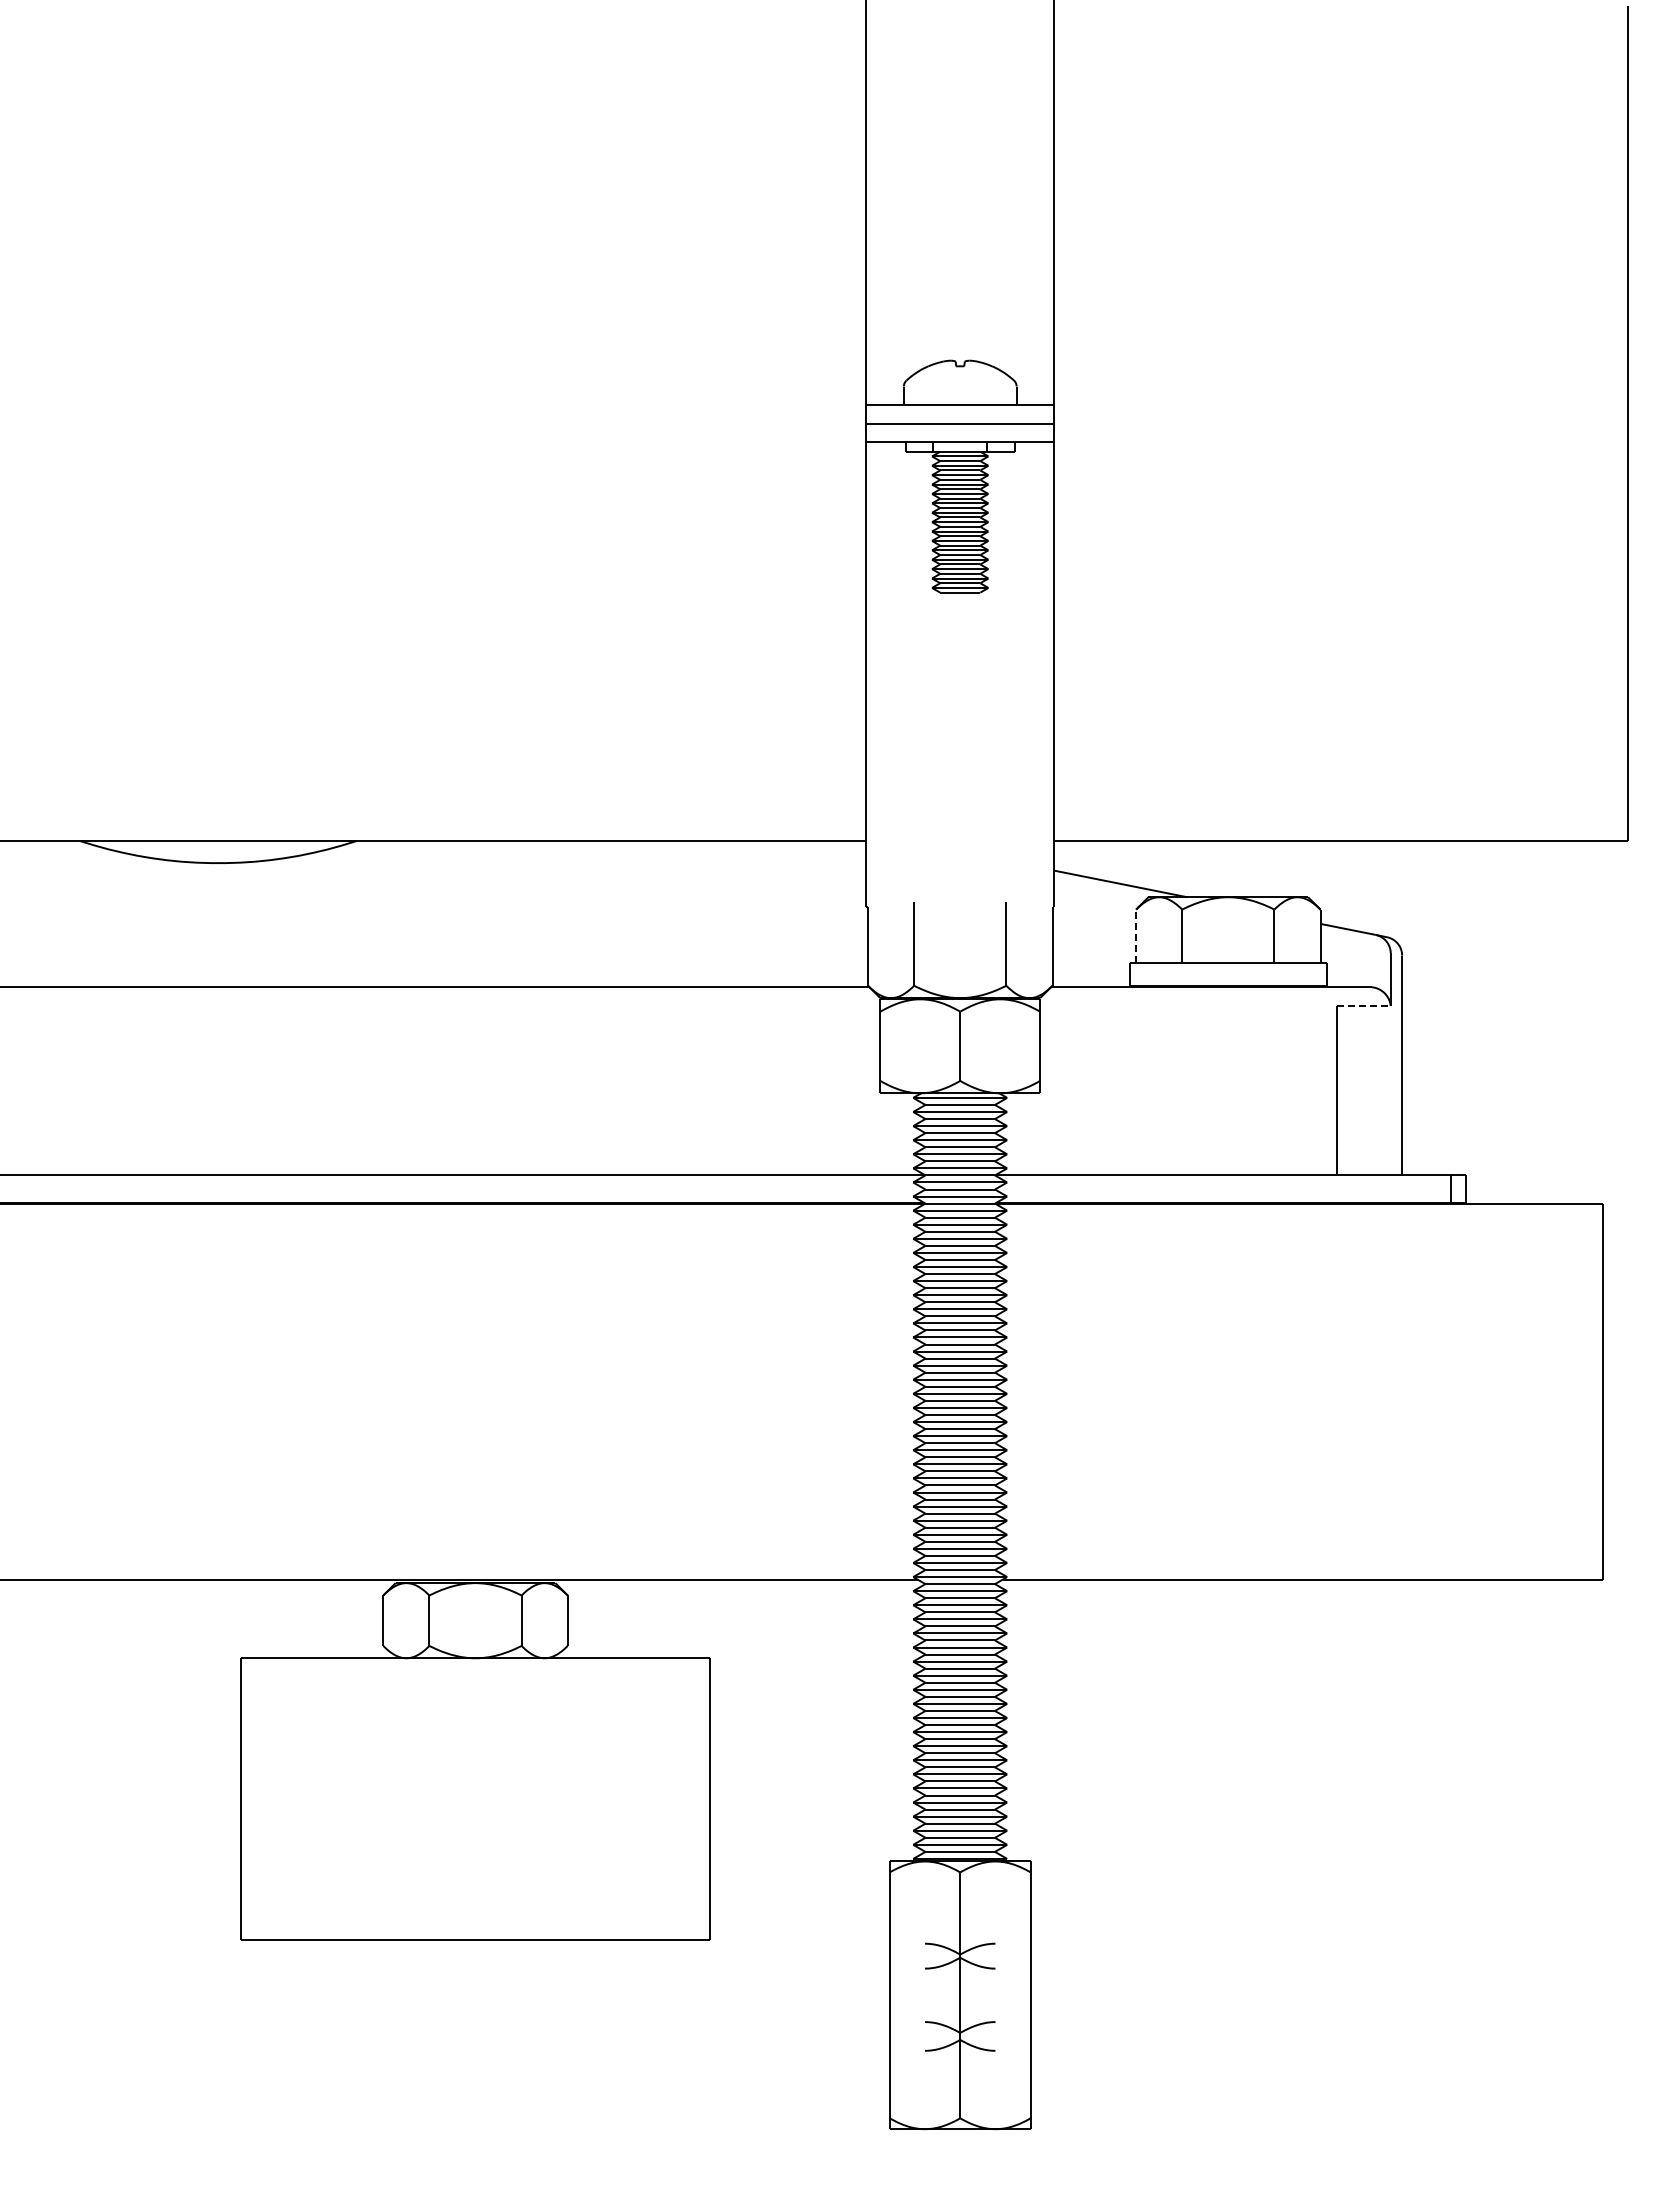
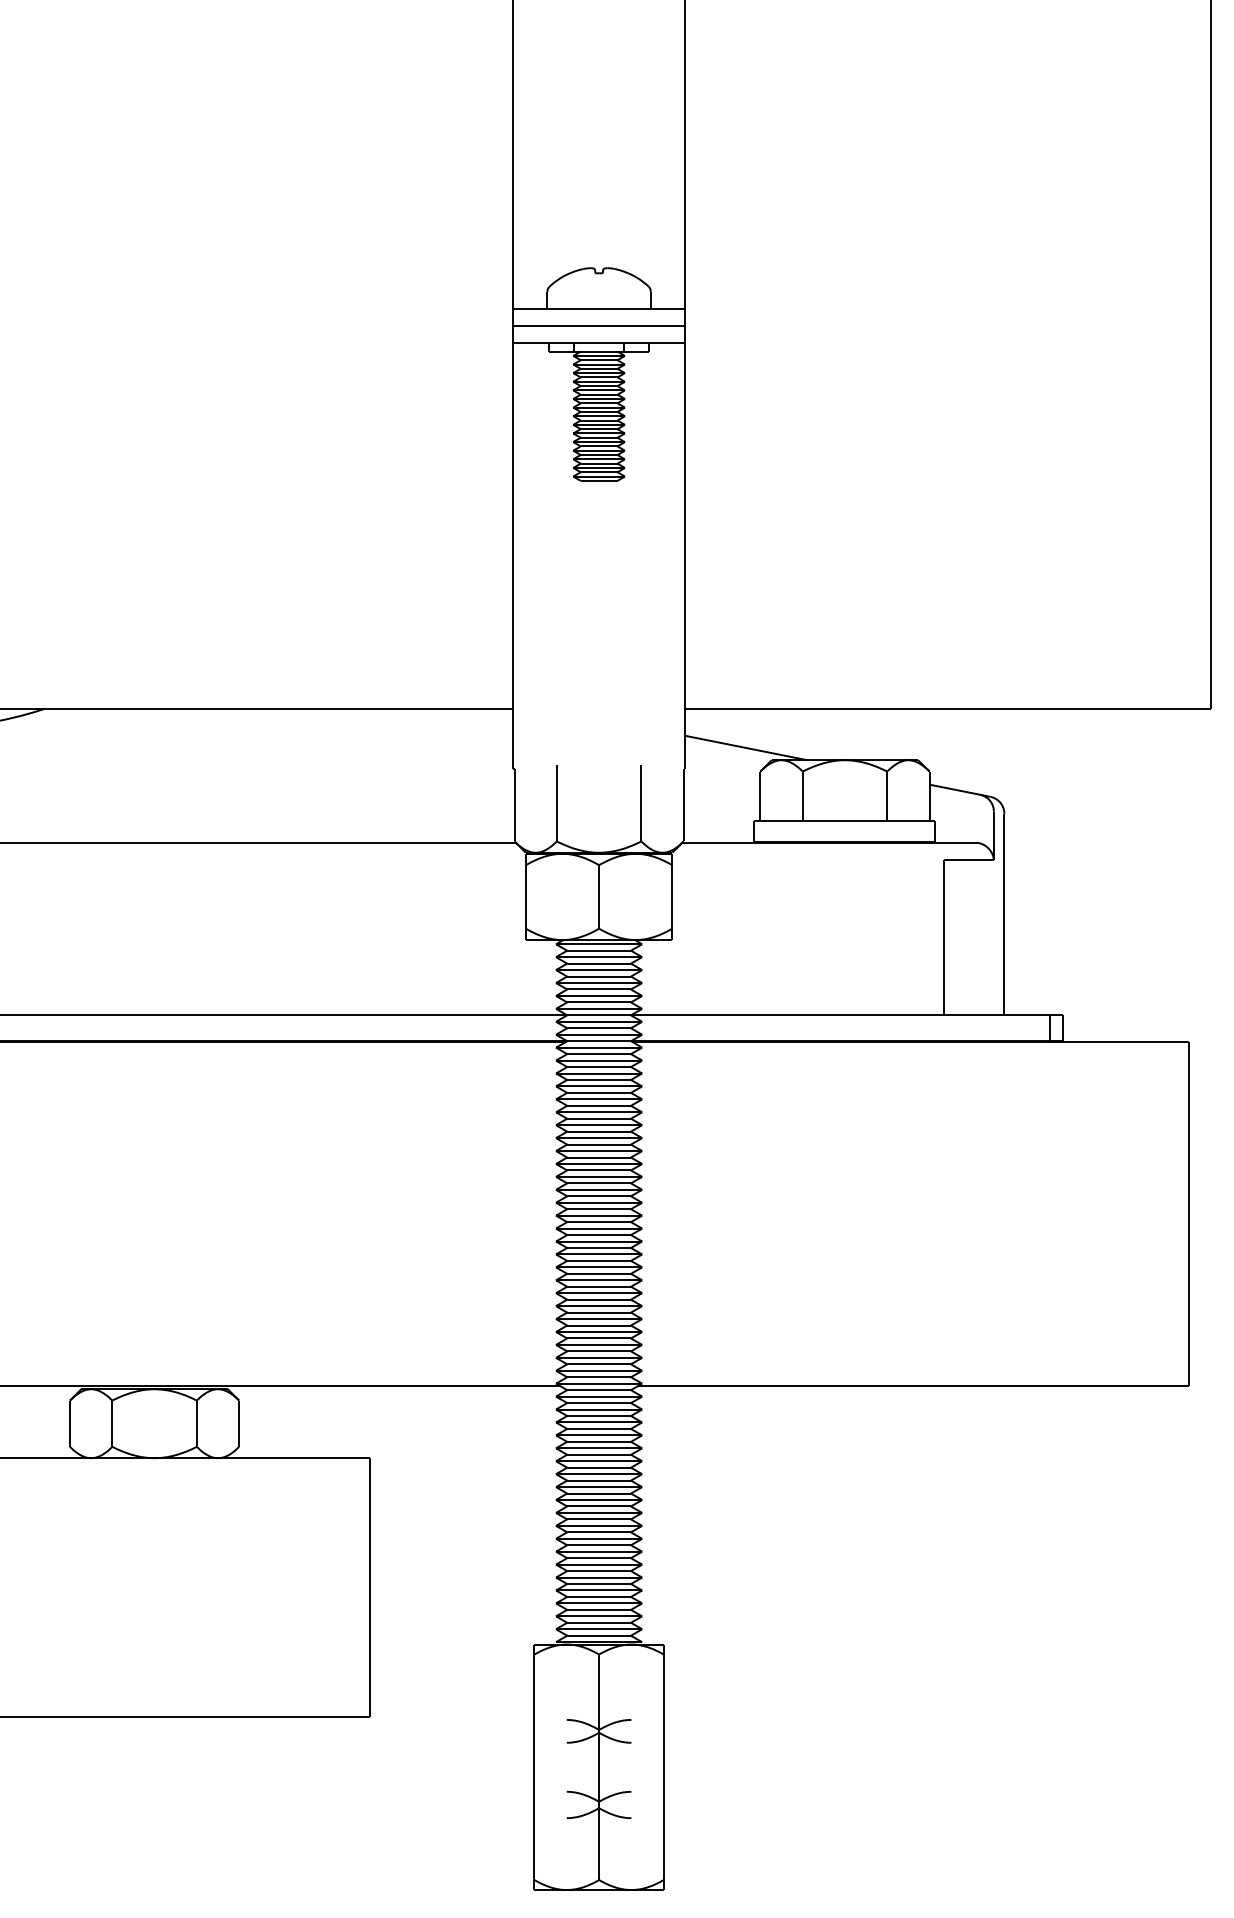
line: (1136, 936) -> (760, 796), dashed -> solid
line: (1364, 1006) -> (969, 860), dashed -> solid

